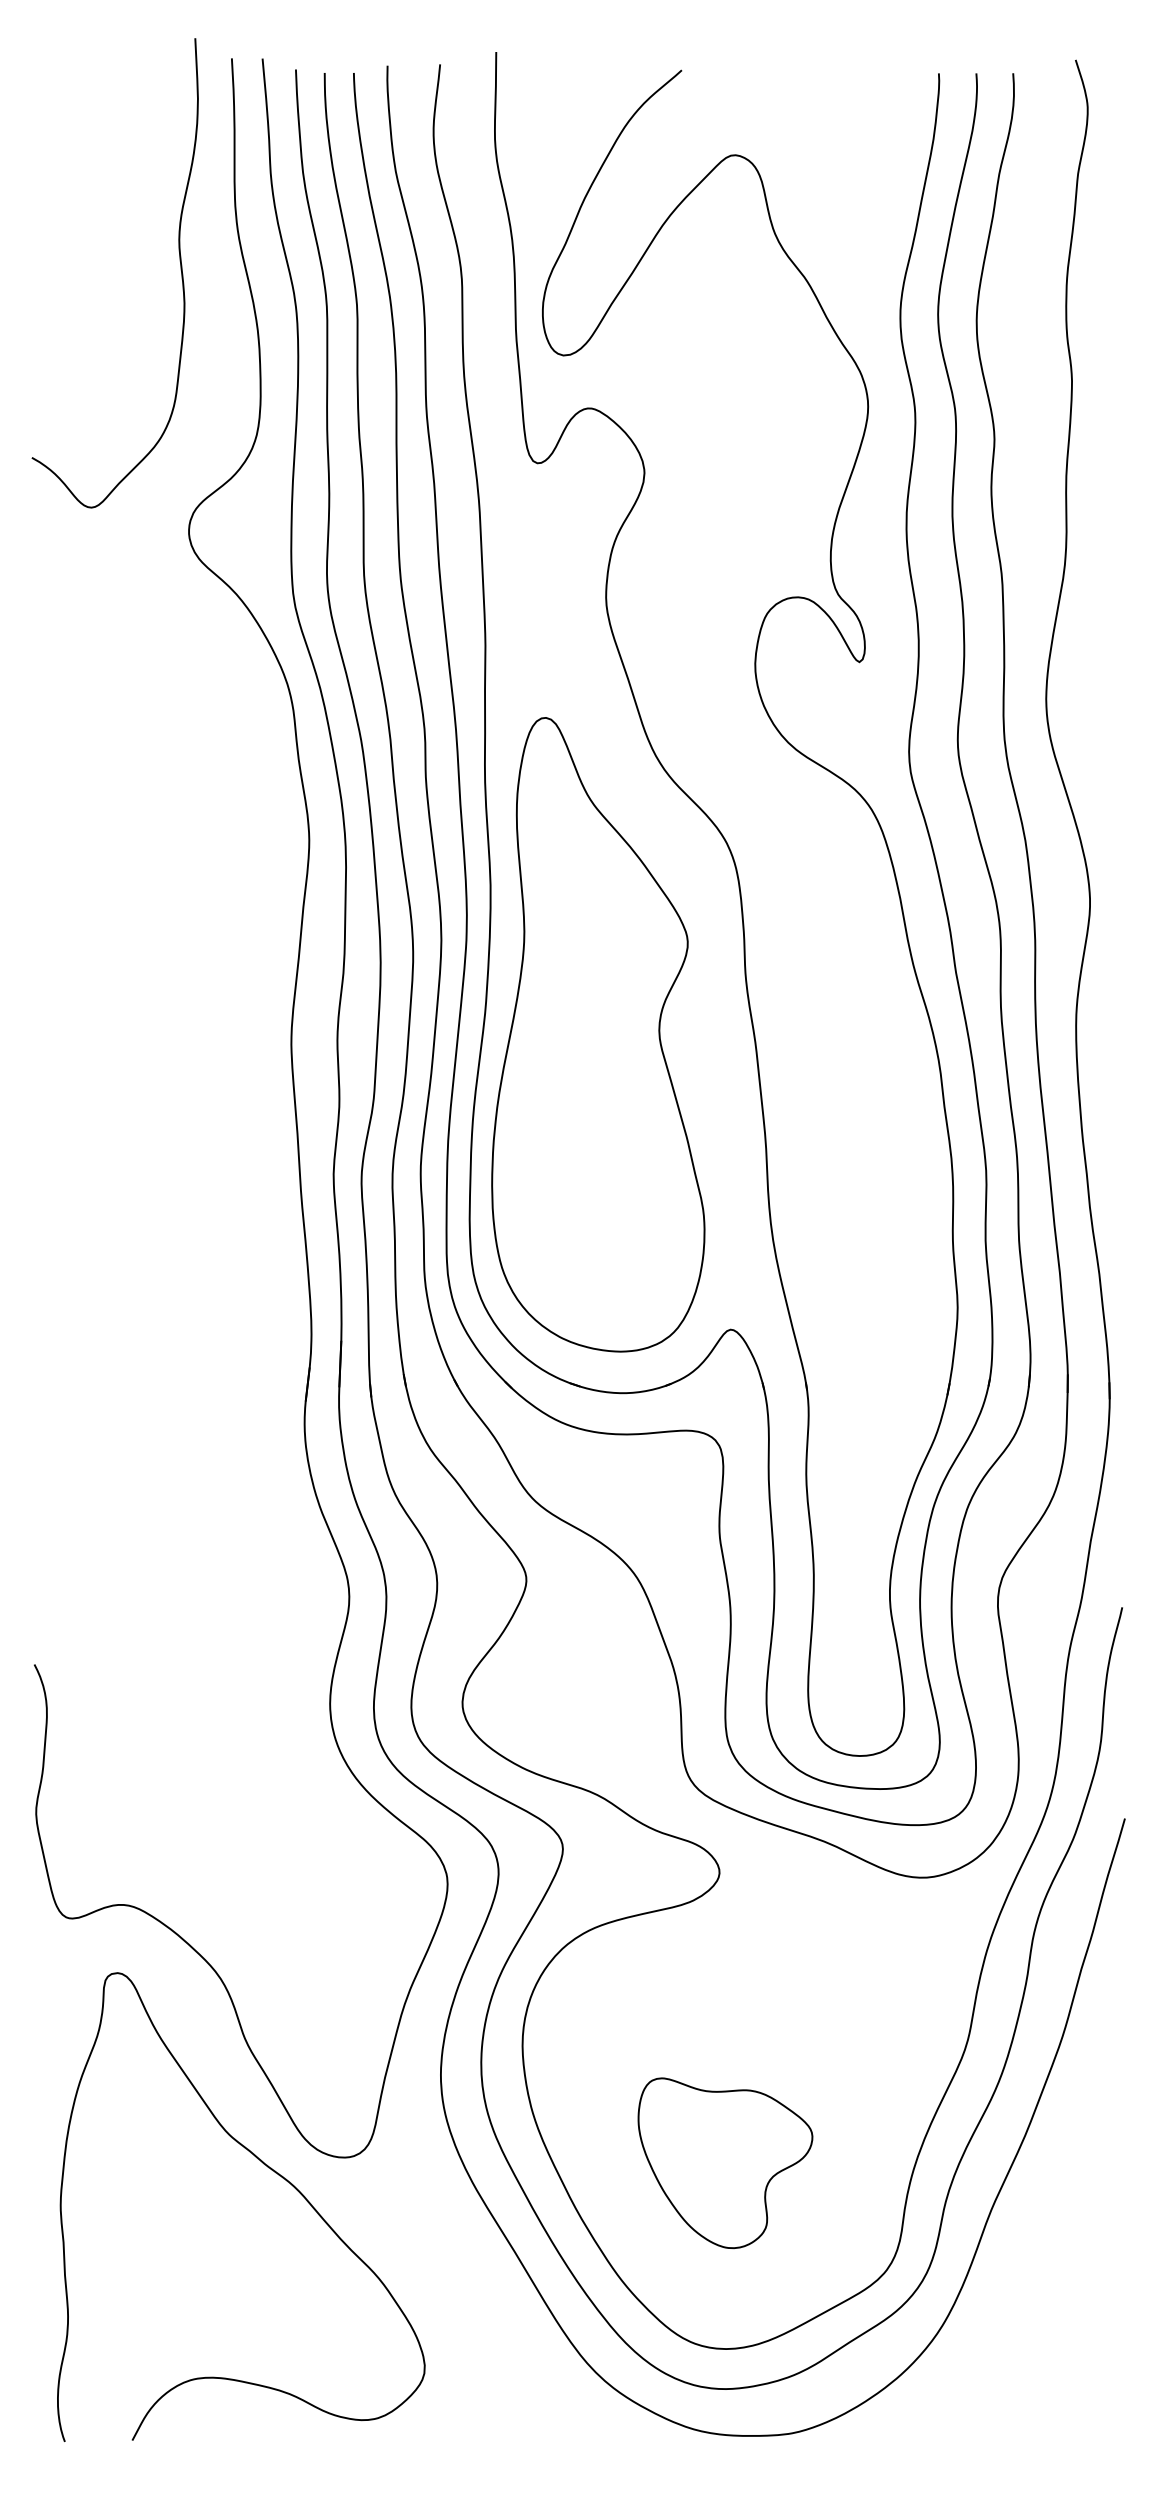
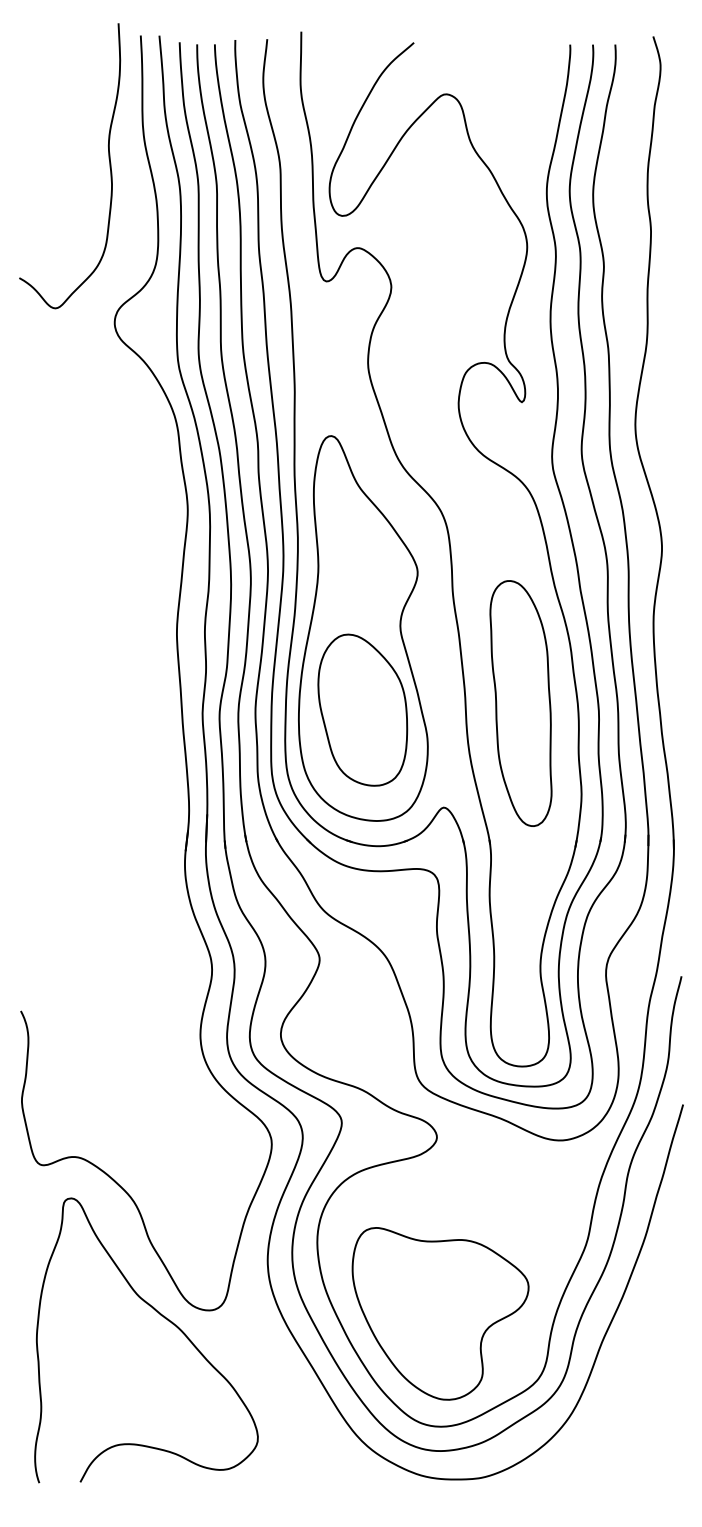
part: (857, 1158) -> (520, 703), added
part: (596, 1168) -> (362, 709), added
part: (725, 2162) -> (440, 1313), size x1.67

